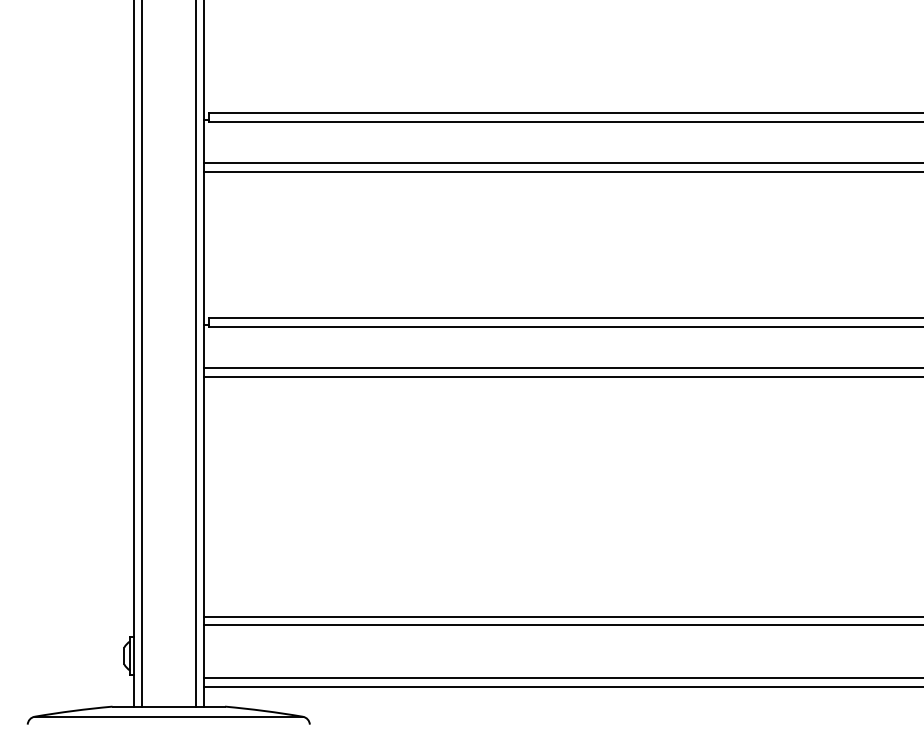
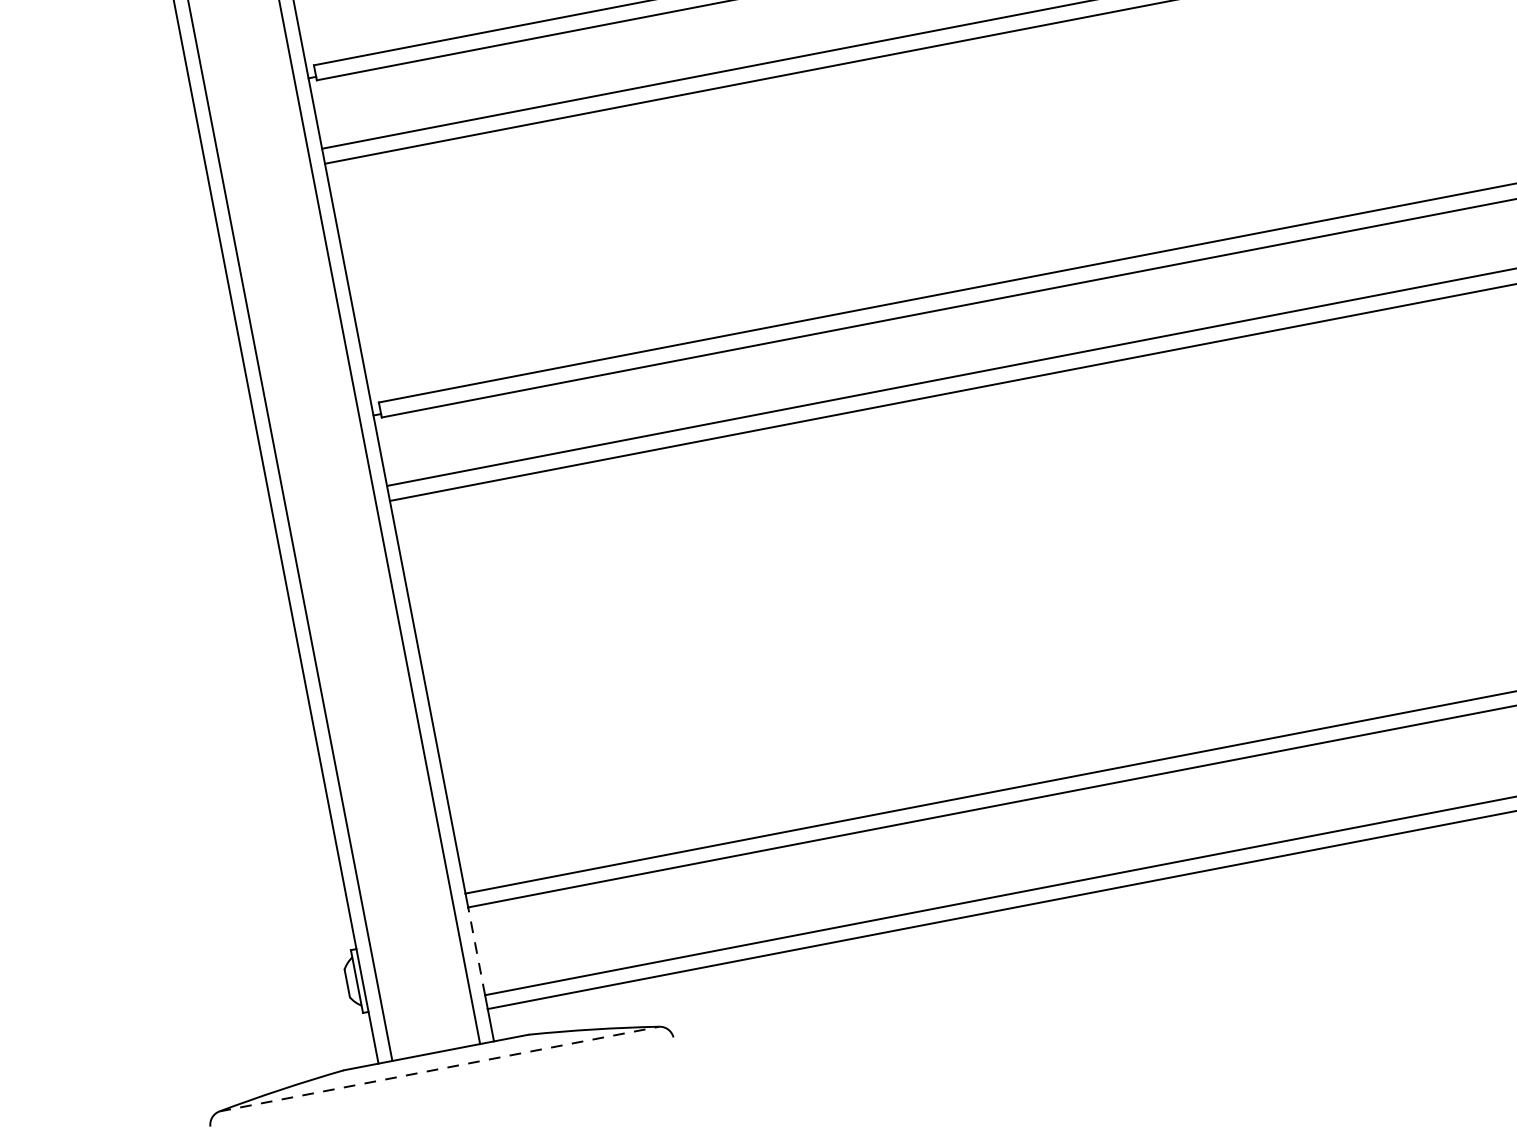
line: (203, 651) -> (475, 951), solid -> dashed
line: (169, 716) -> (440, 1068), solid -> dashed

